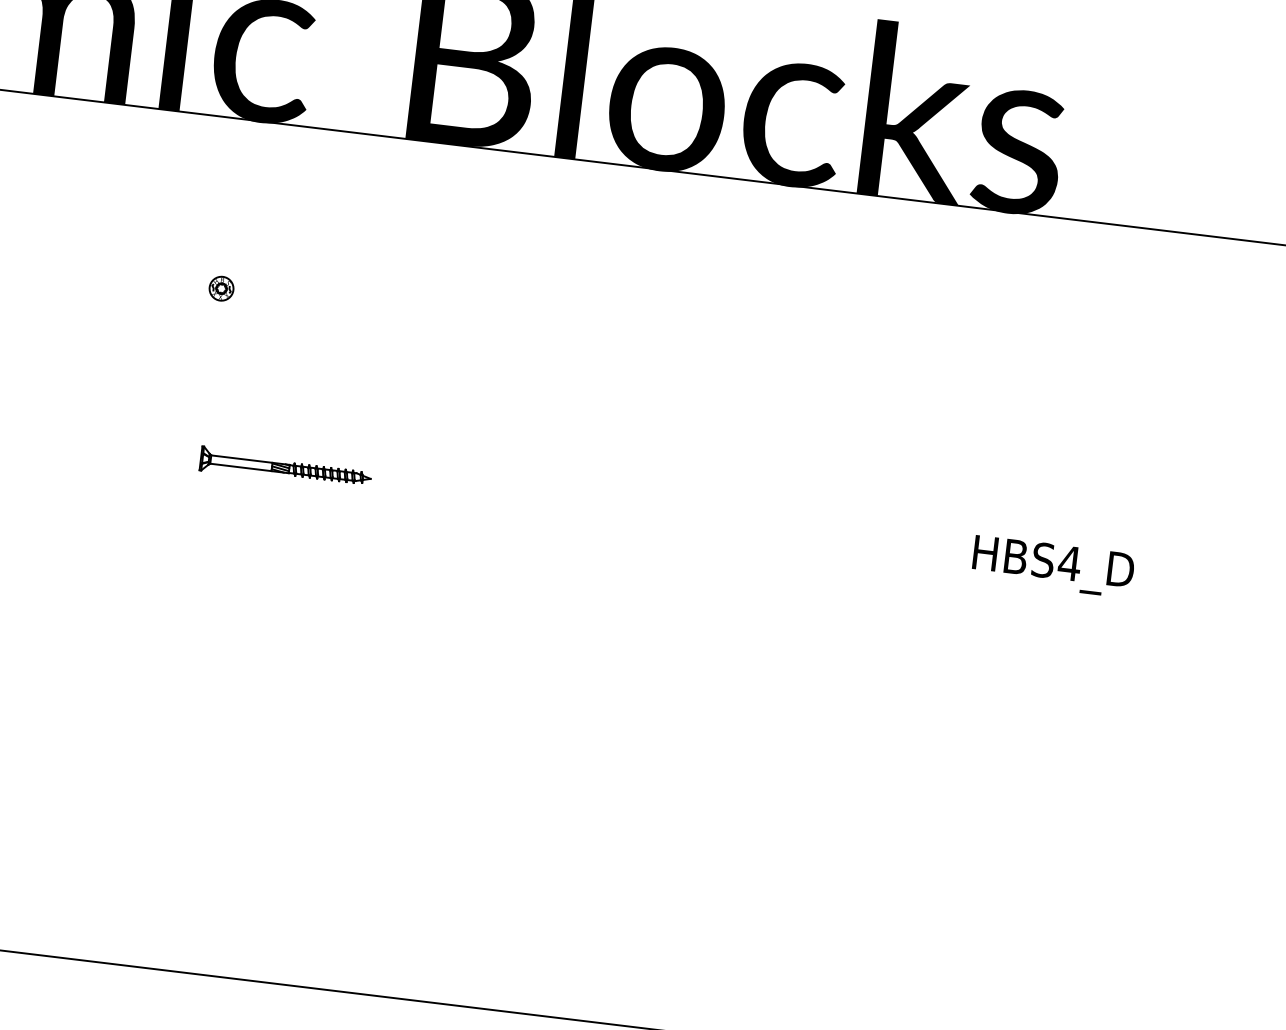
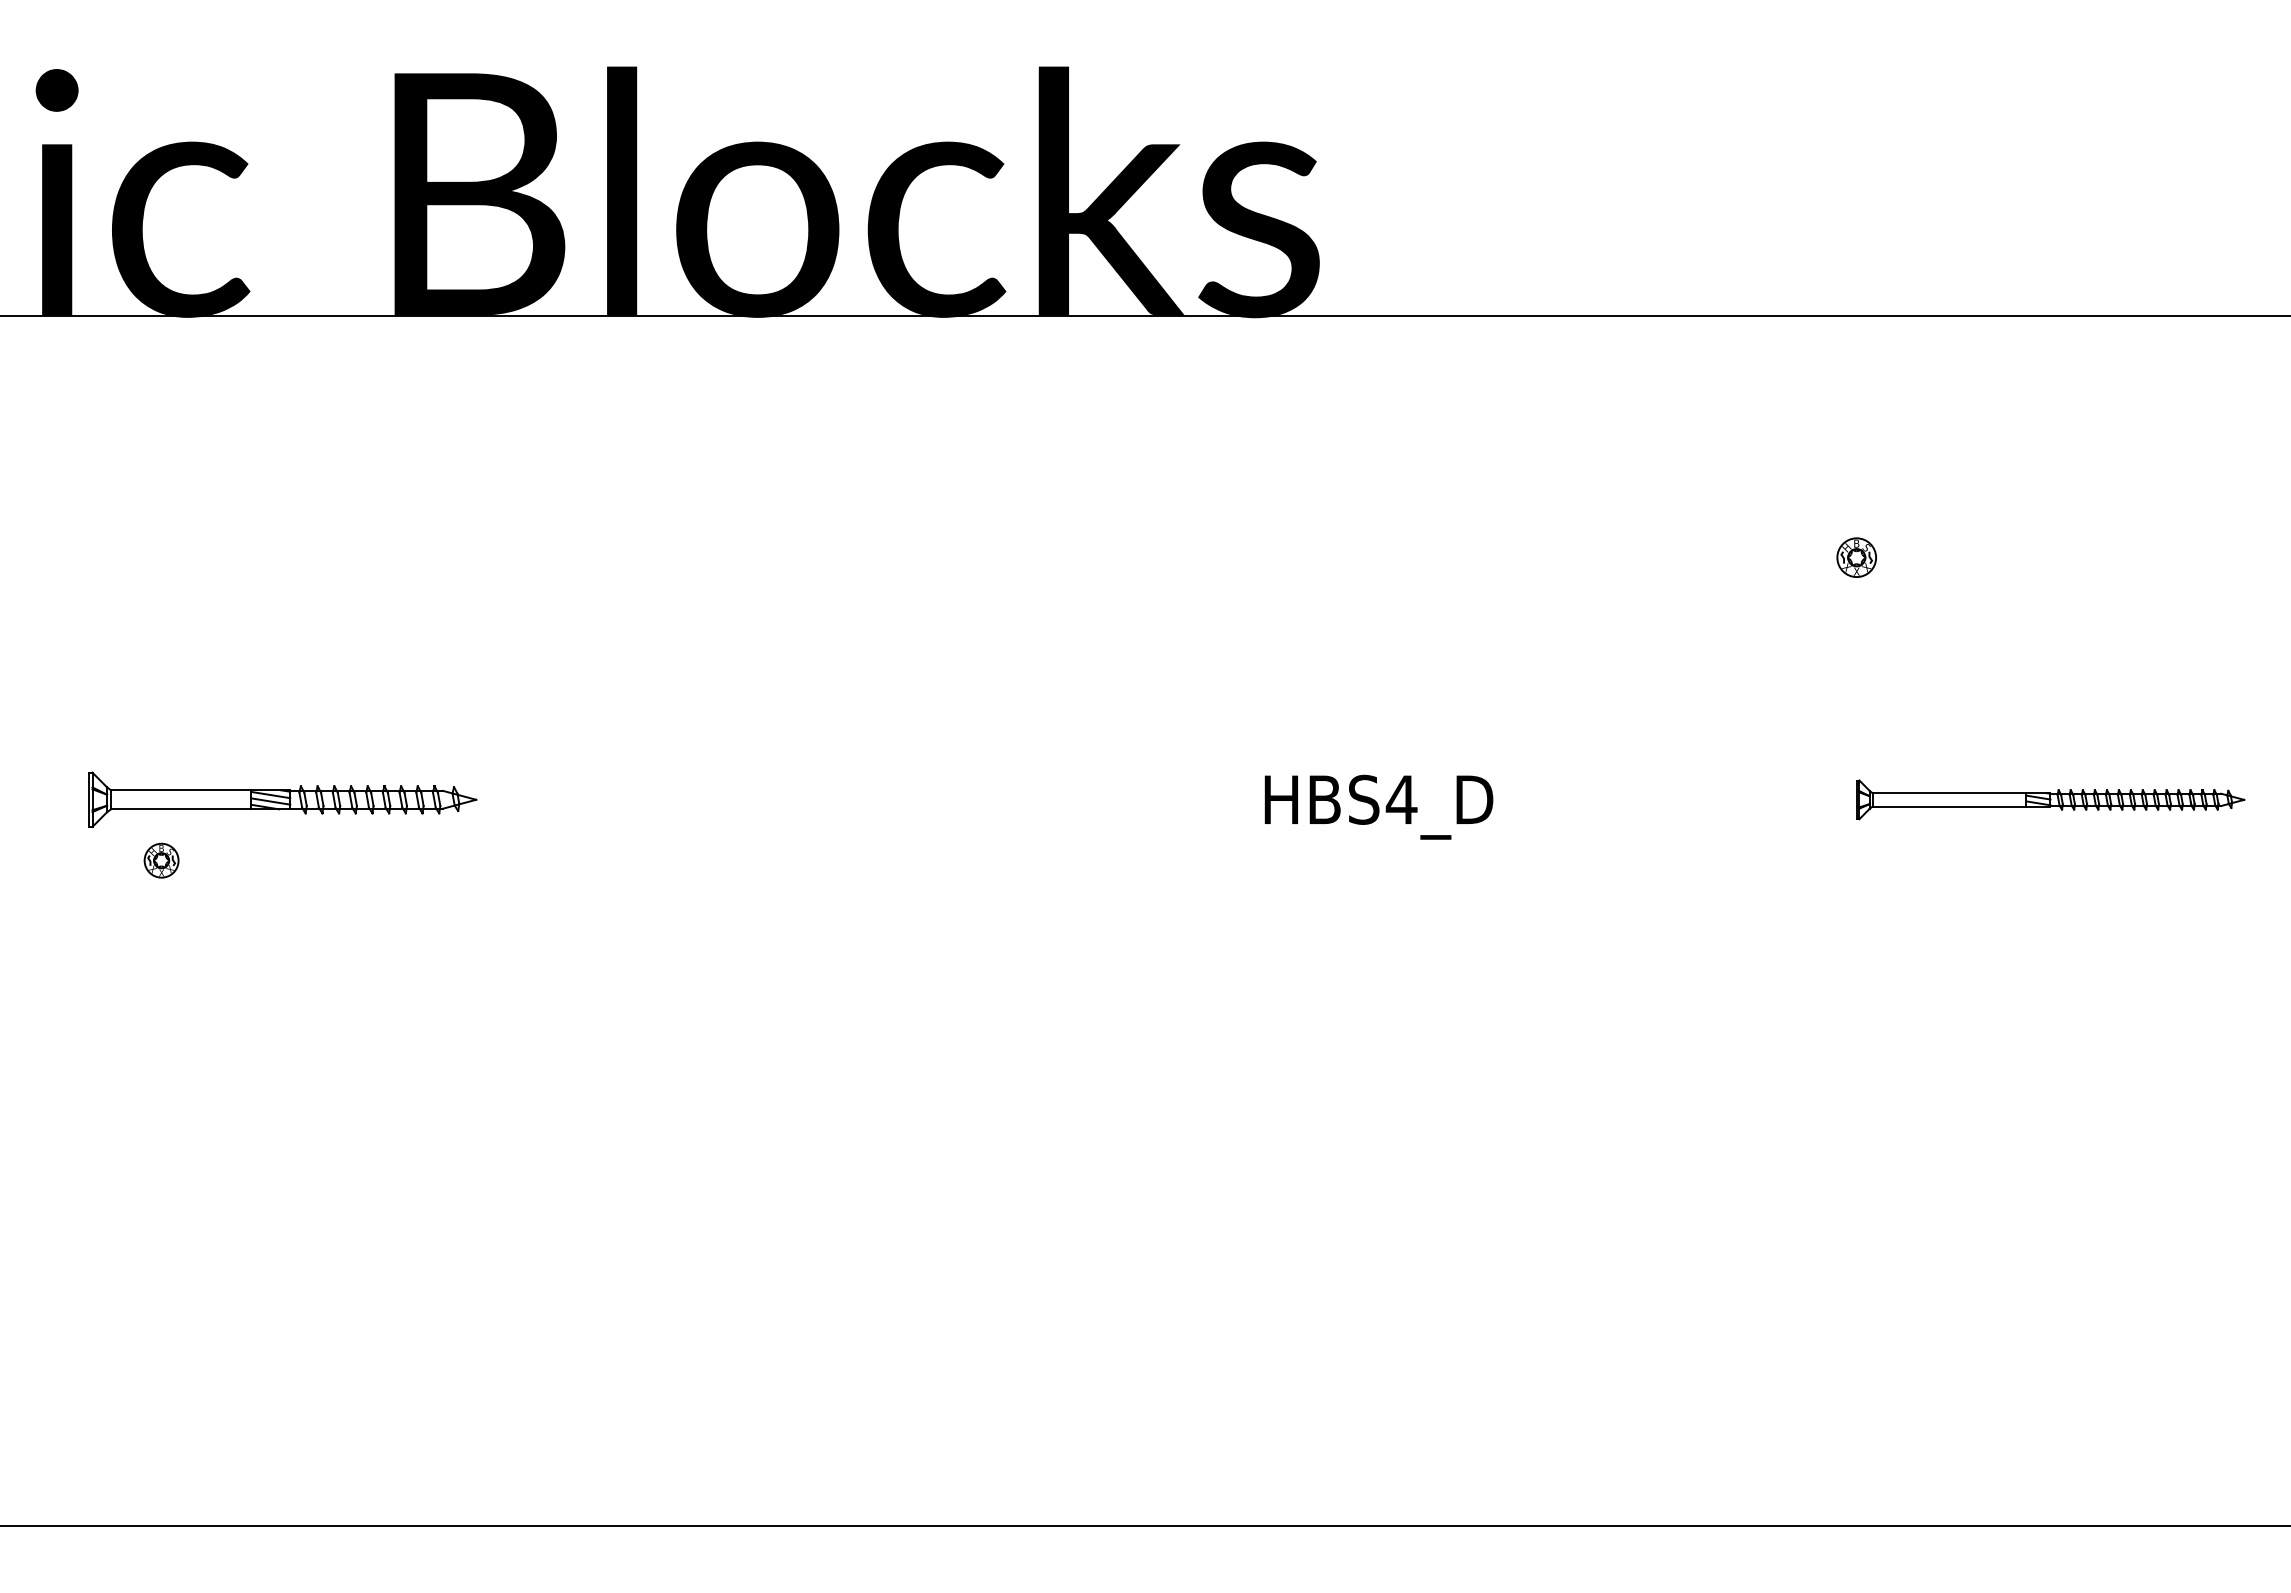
part: (221, 288) -> (161, 860), moved
part: (285, 468) -> (282, 799), size x1.6

